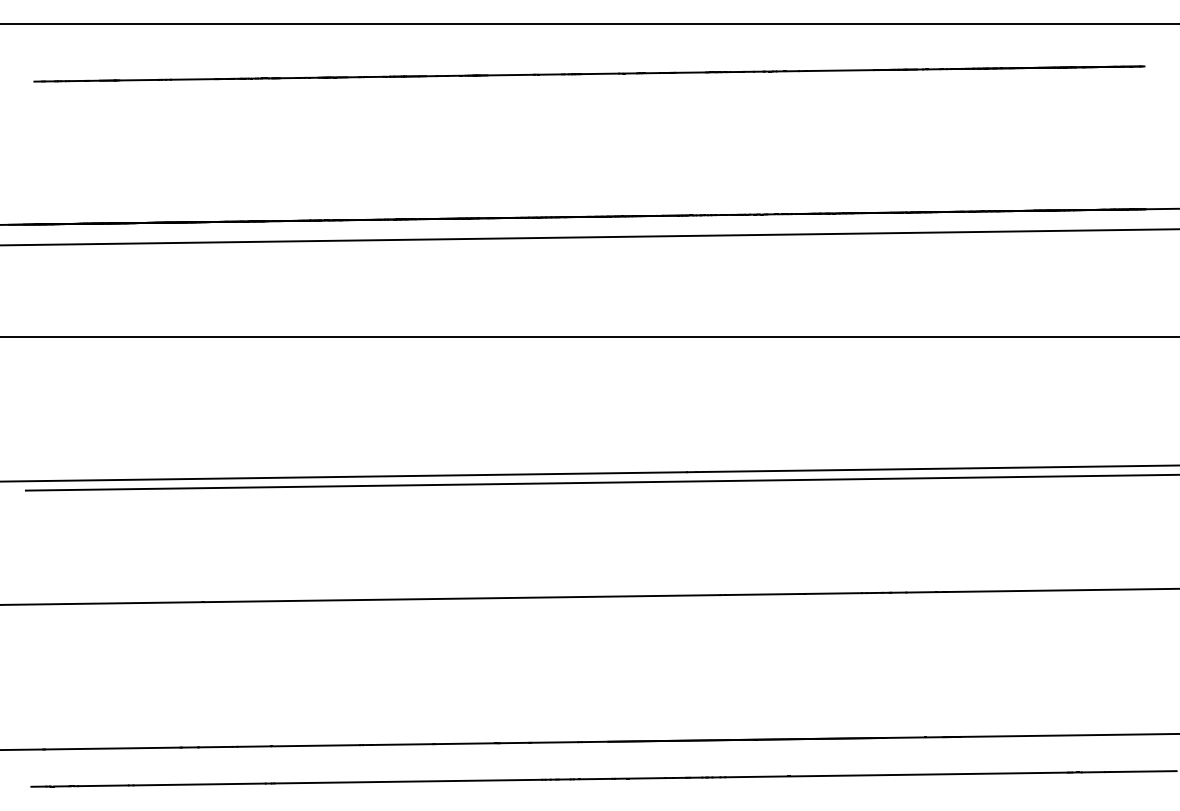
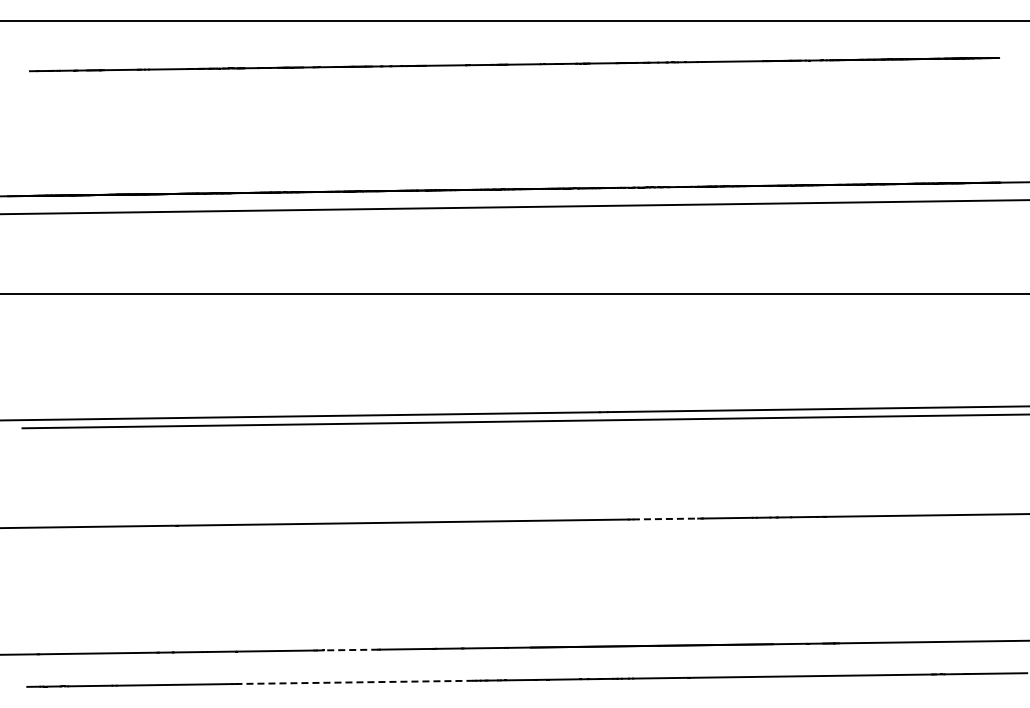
line: (762, 595) -> (665, 519), solid -> dashed
line: (402, 745) -> (351, 650), solid -> dashed
line: (407, 781) -> (355, 682), solid -> dashed

